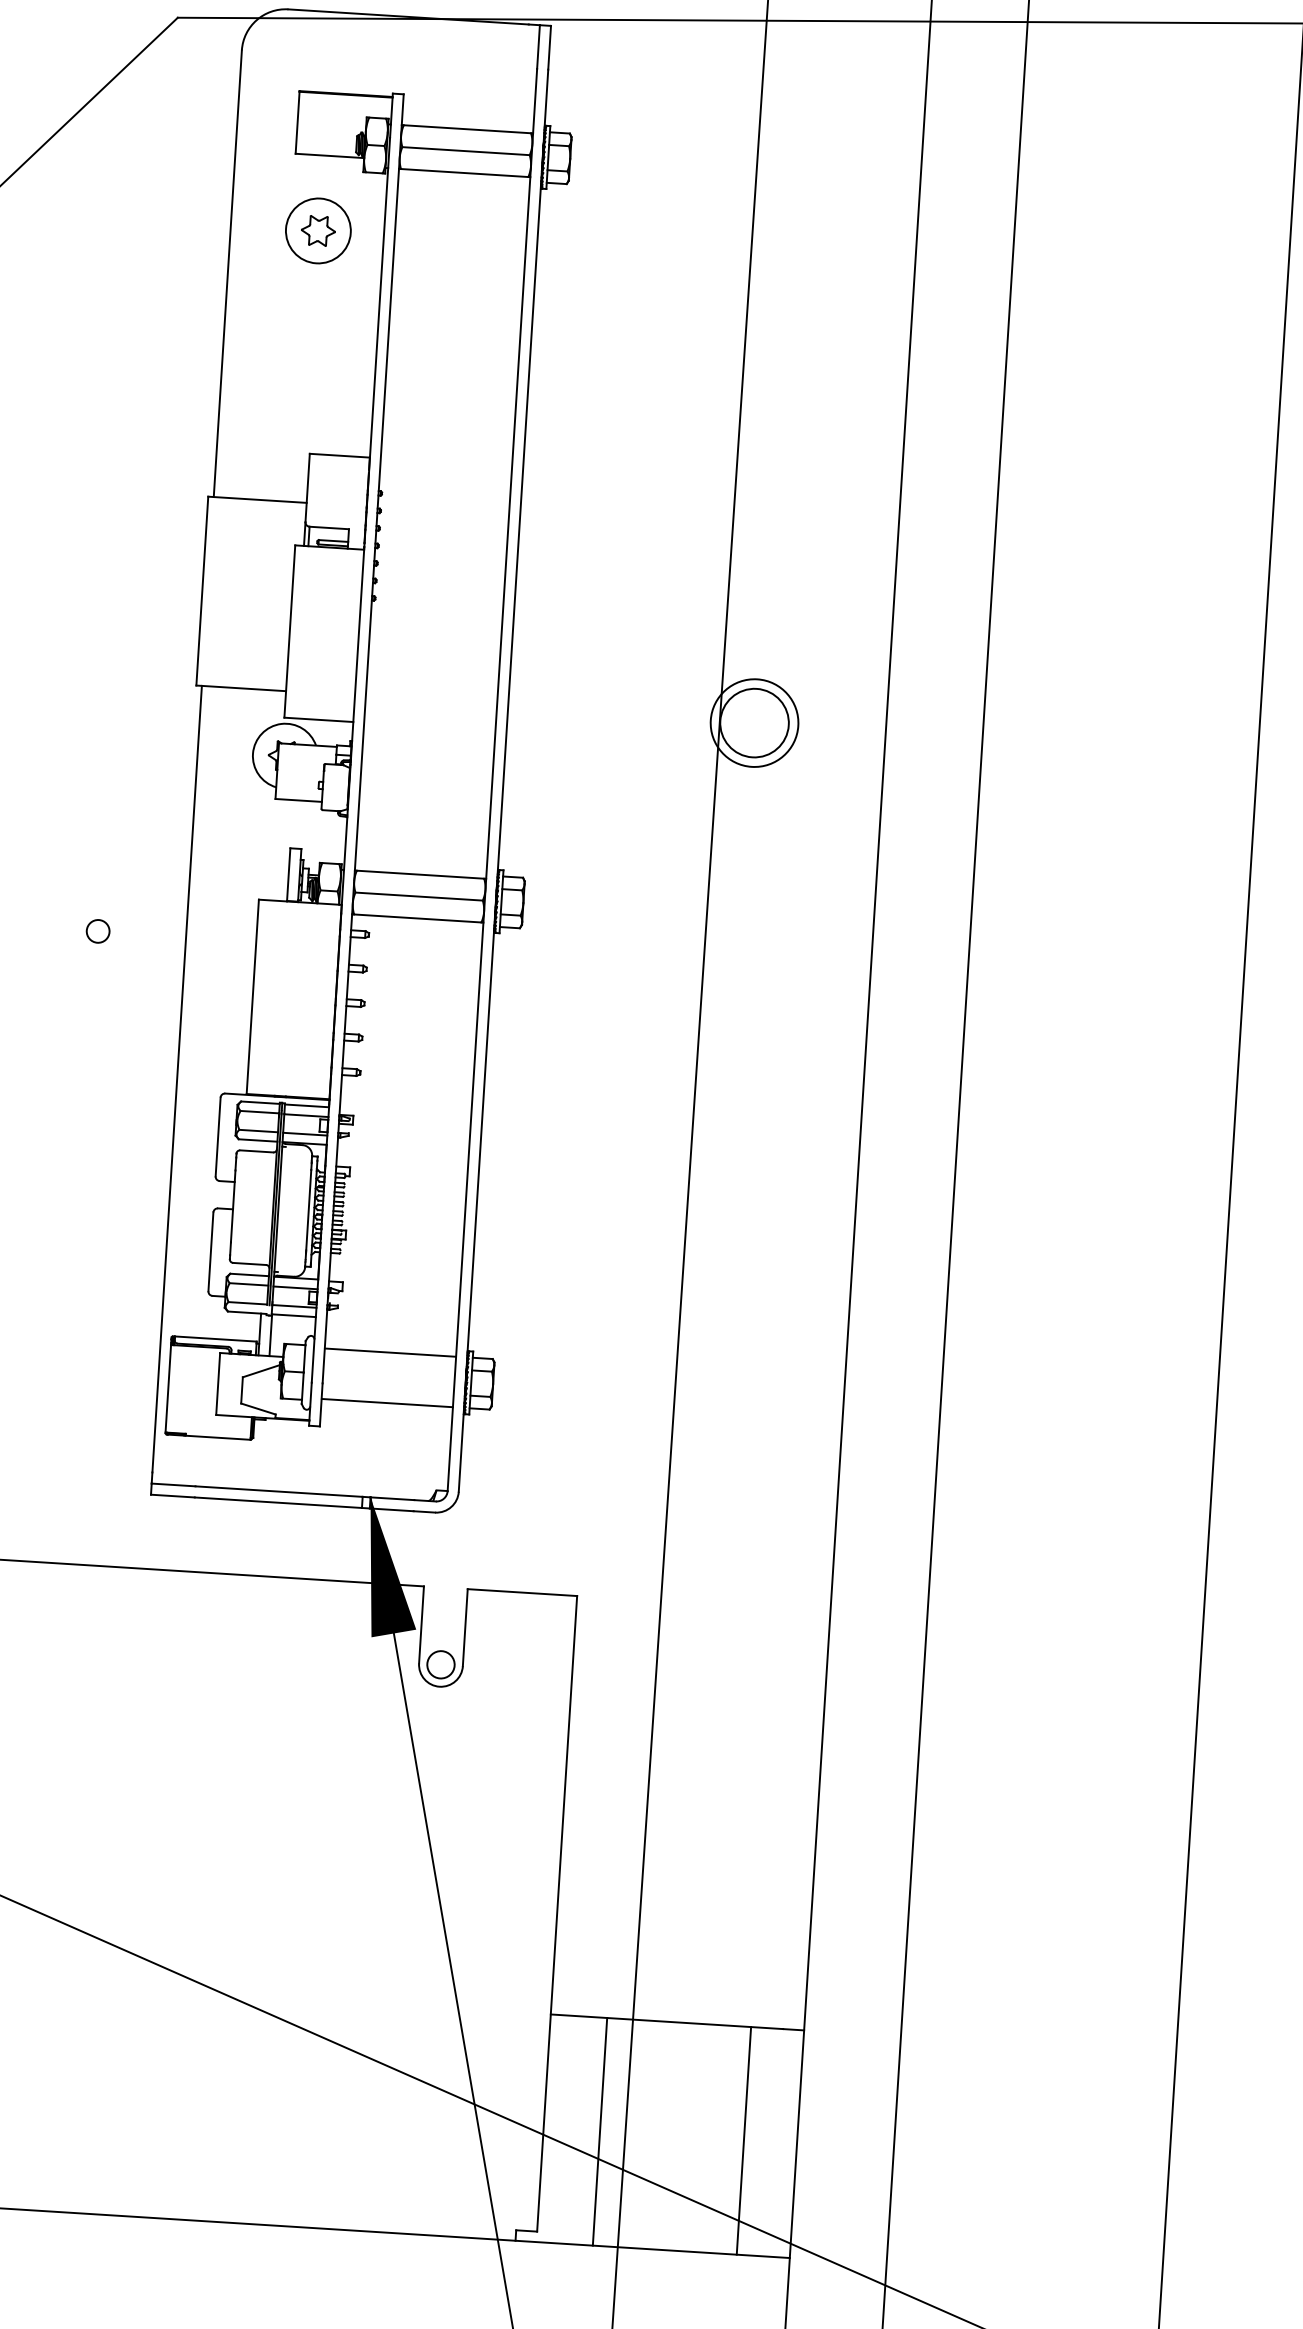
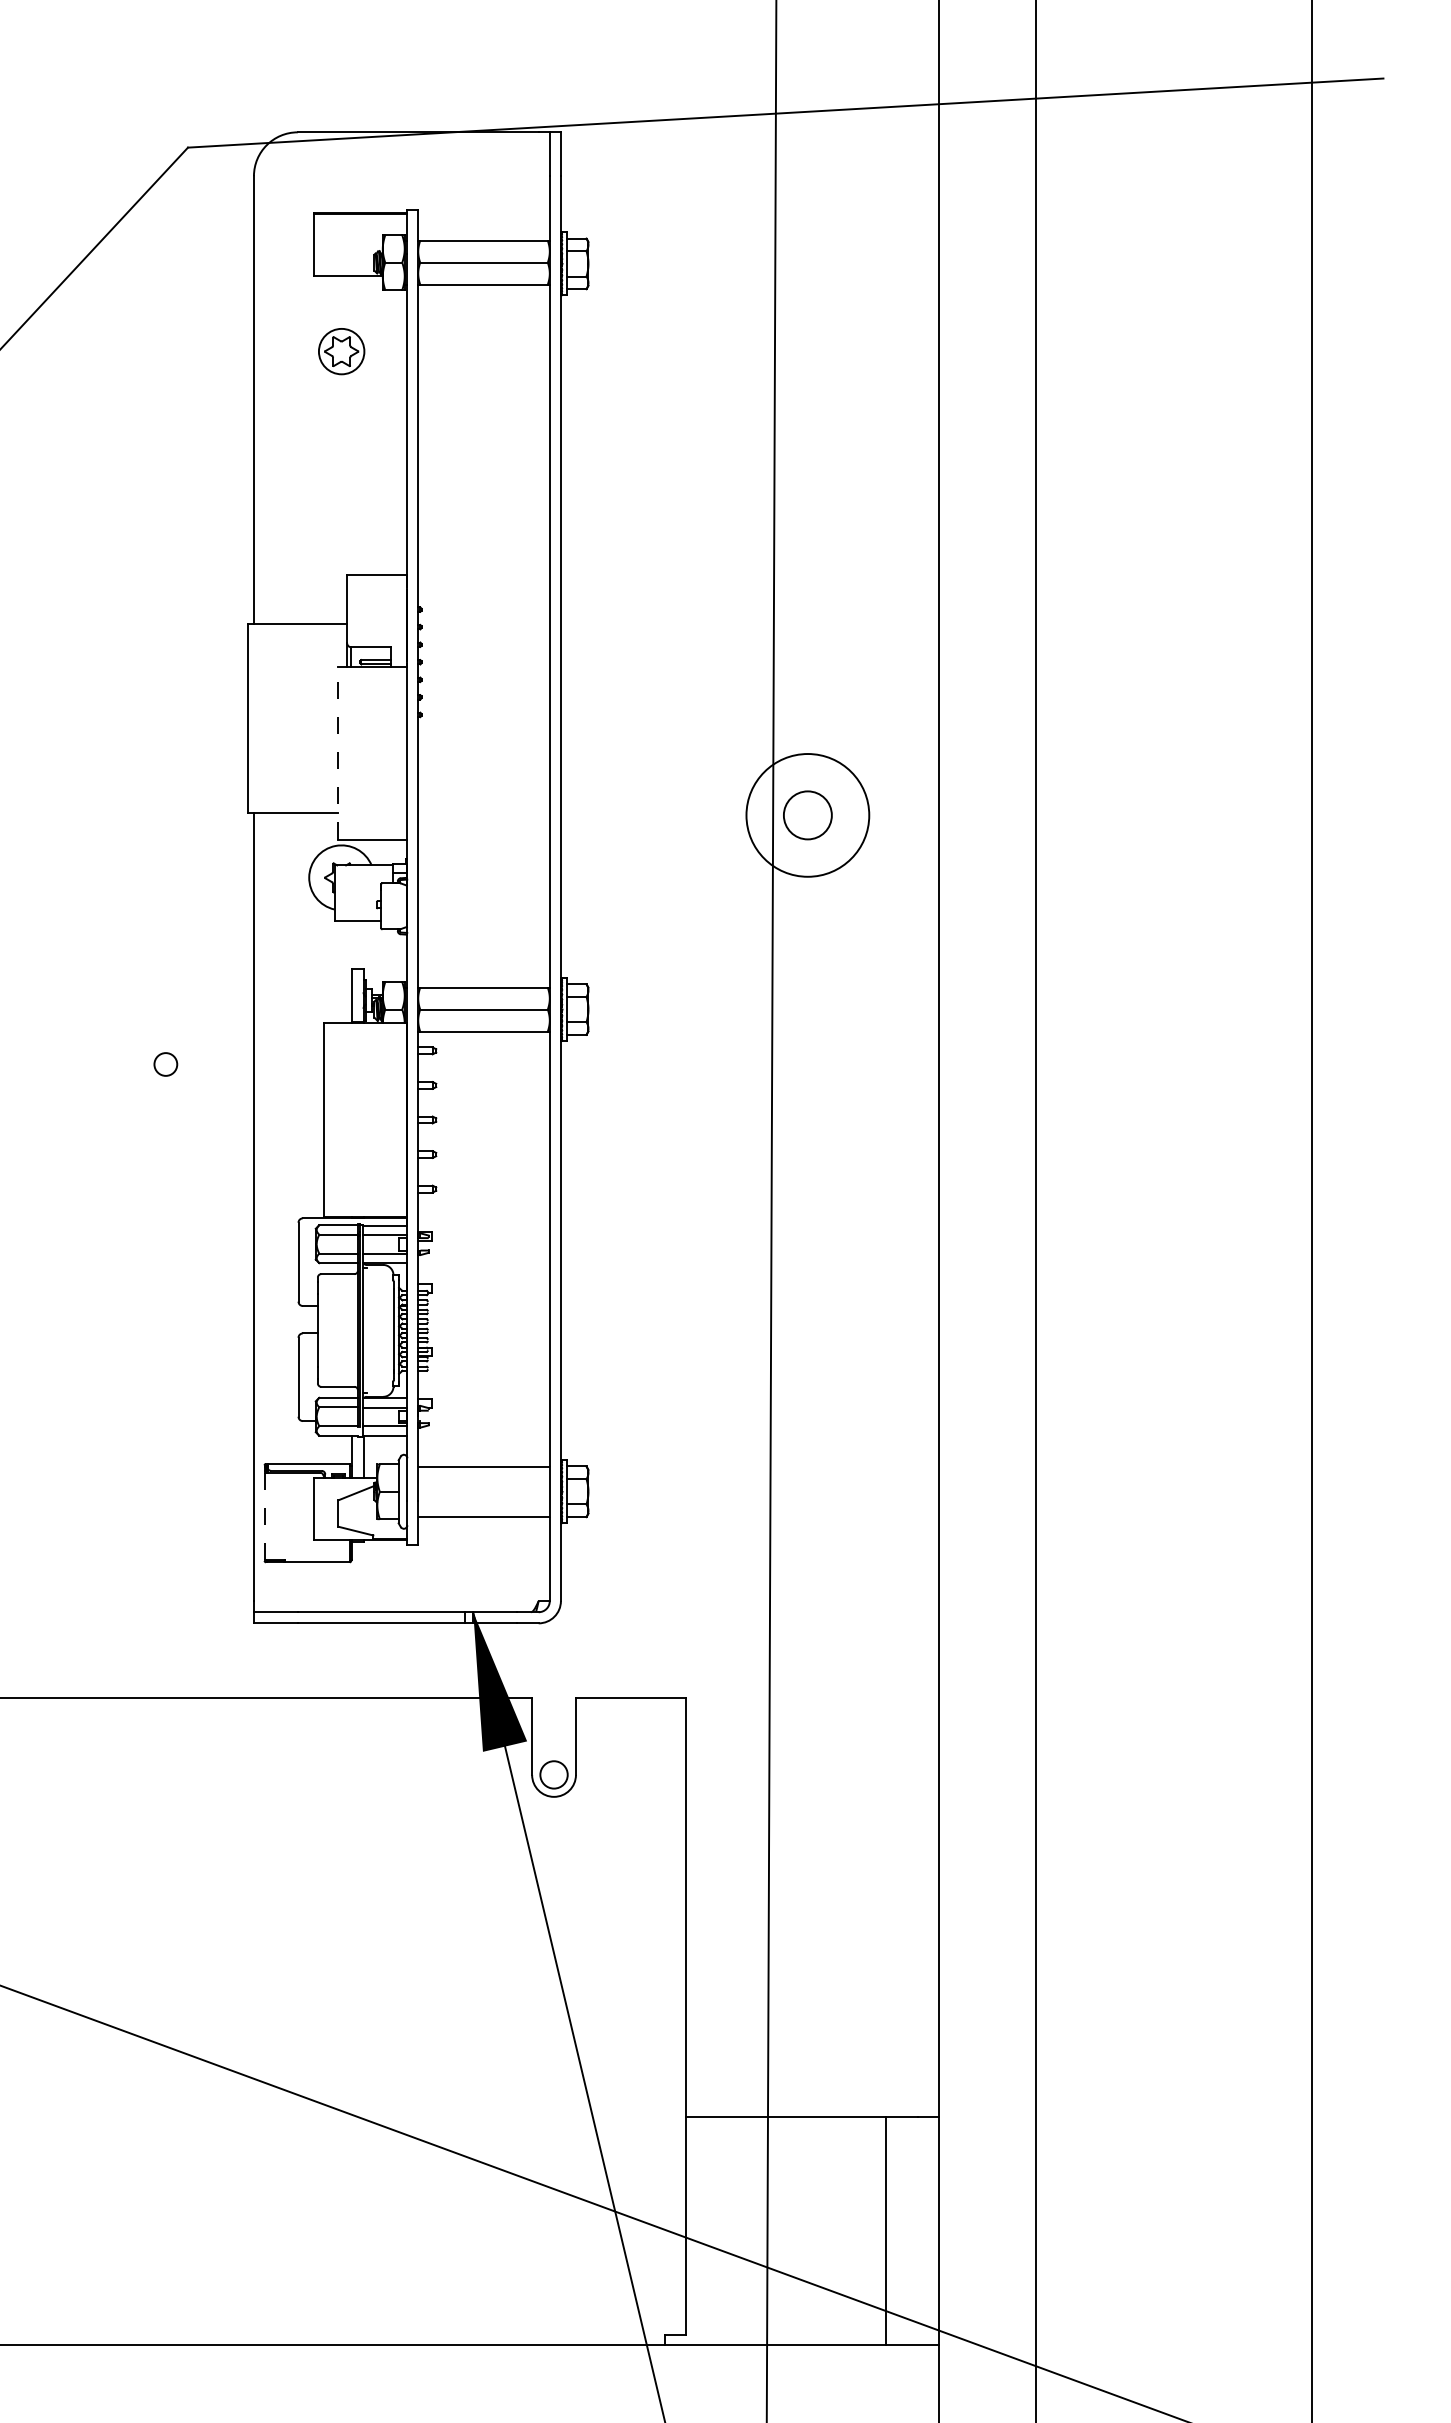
circle: (318, 230) -> (341, 351), size x0.7
line: (290, 630) -> (338, 752), solid -> dashed
circle: (754, 723) -> (807, 815), size x0.7
circle: (754, 723) -> (807, 815), size x1.4
line: (168, 1388) -> (264, 1516), solid -> dashed
line: (600, 2131) -> (742, 2230), removed

